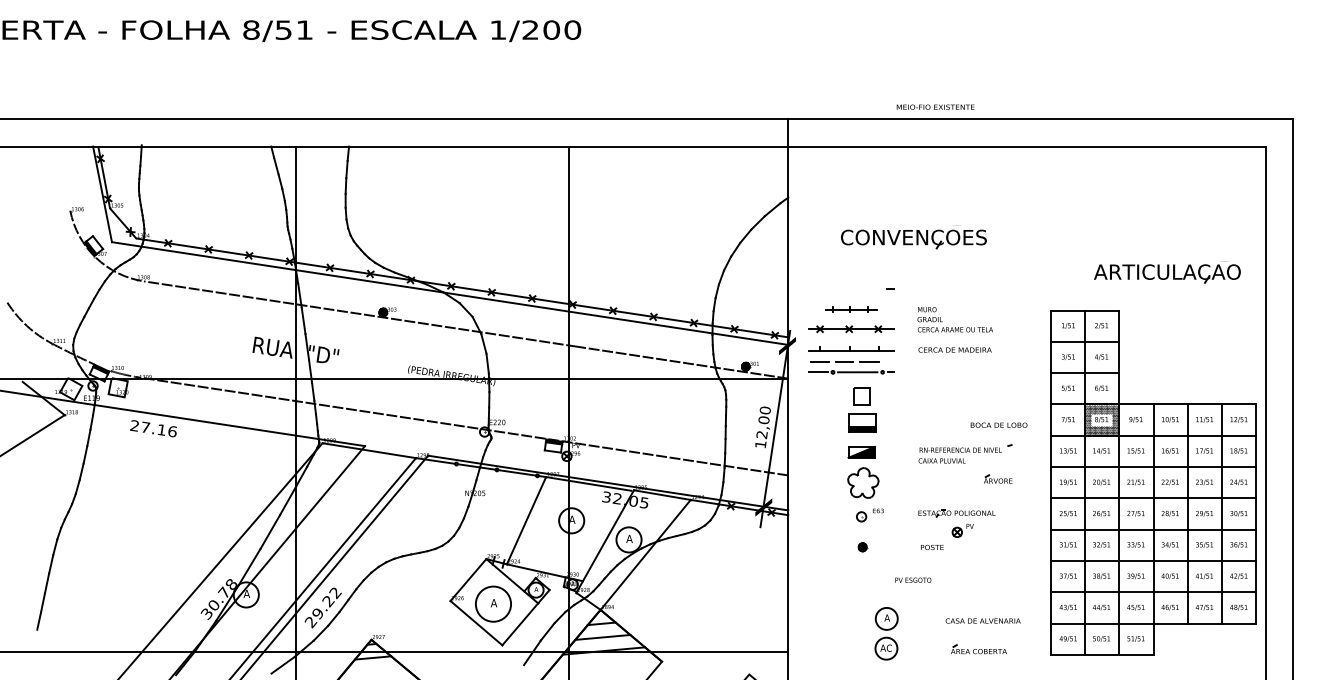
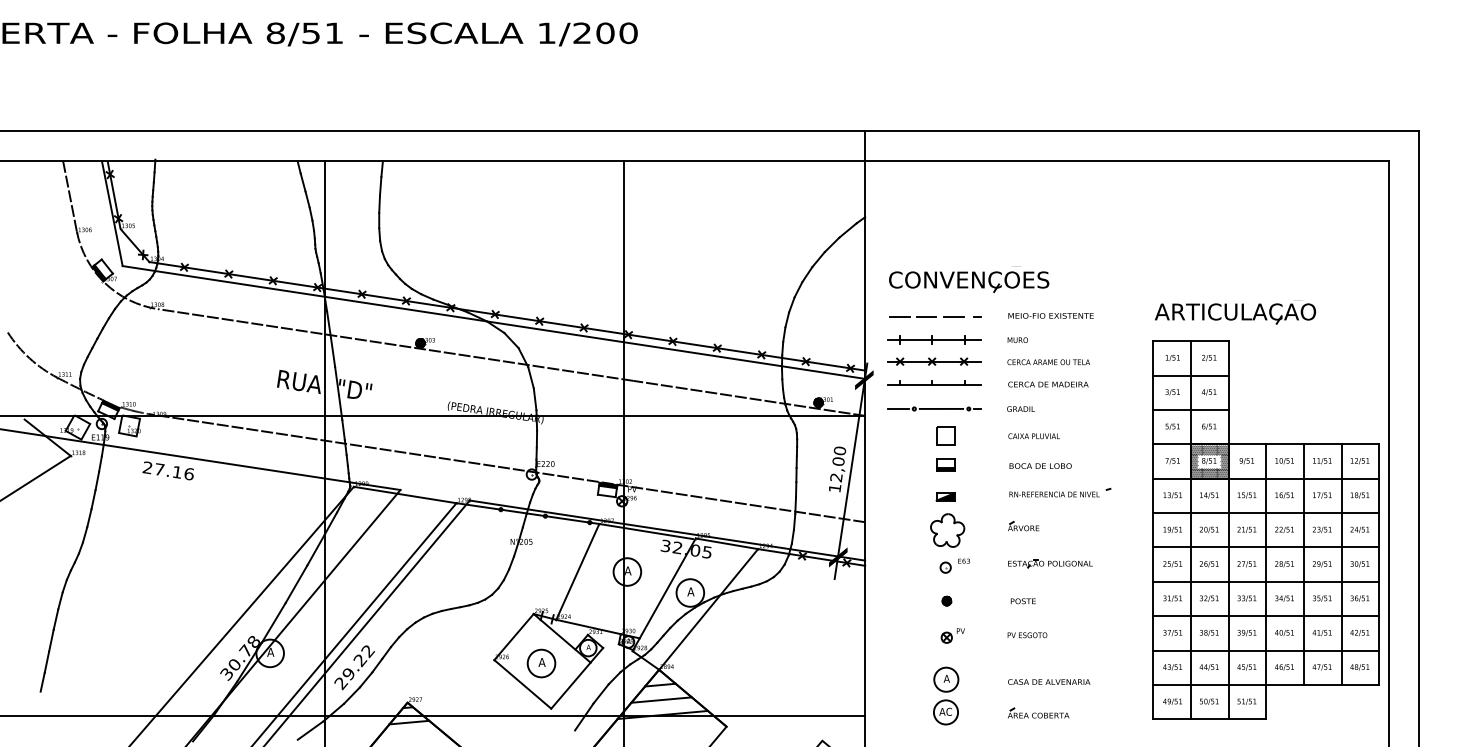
text: (935, 106) -> (1050, 315), moved
line: (63, 178) -> (69, 196), added
part: (914, 237) -> (969, 279), moved
part: (1167, 272) -> (1235, 312), moved
part: (851, 309) -> (934, 339), size x1.67
text: (929, 319) -> (1020, 408), moved
line: (844, 361) -> (926, 316), moved
part: (861, 422) -> (945, 464), size x0.62
text: (998, 424) -> (1040, 465), moved
part: (861, 452) -> (945, 496), size x0.62
text: (941, 461) -> (1033, 436), moved
part: (998, 479) -> (1023, 526), moved
part: (962, 530) -> (952, 635), moved
text: (913, 580) -> (1027, 635), moved
circle: (493, 604) -> (541, 663), size x0.71
text: (983, 620) -> (1049, 681), moved
part: (886, 633) -> (946, 695), moved
part: (978, 648) -> (1038, 712), moved

